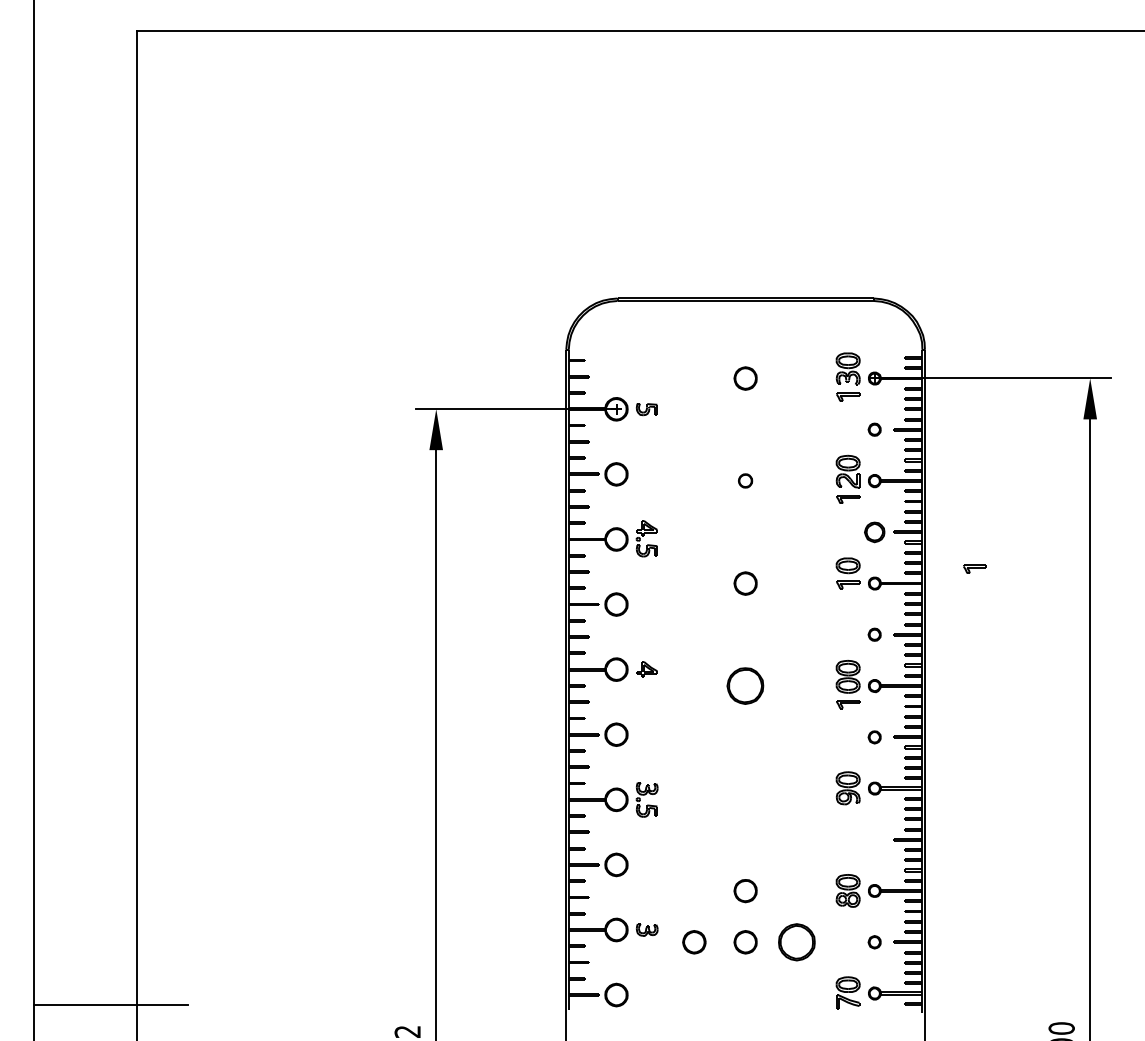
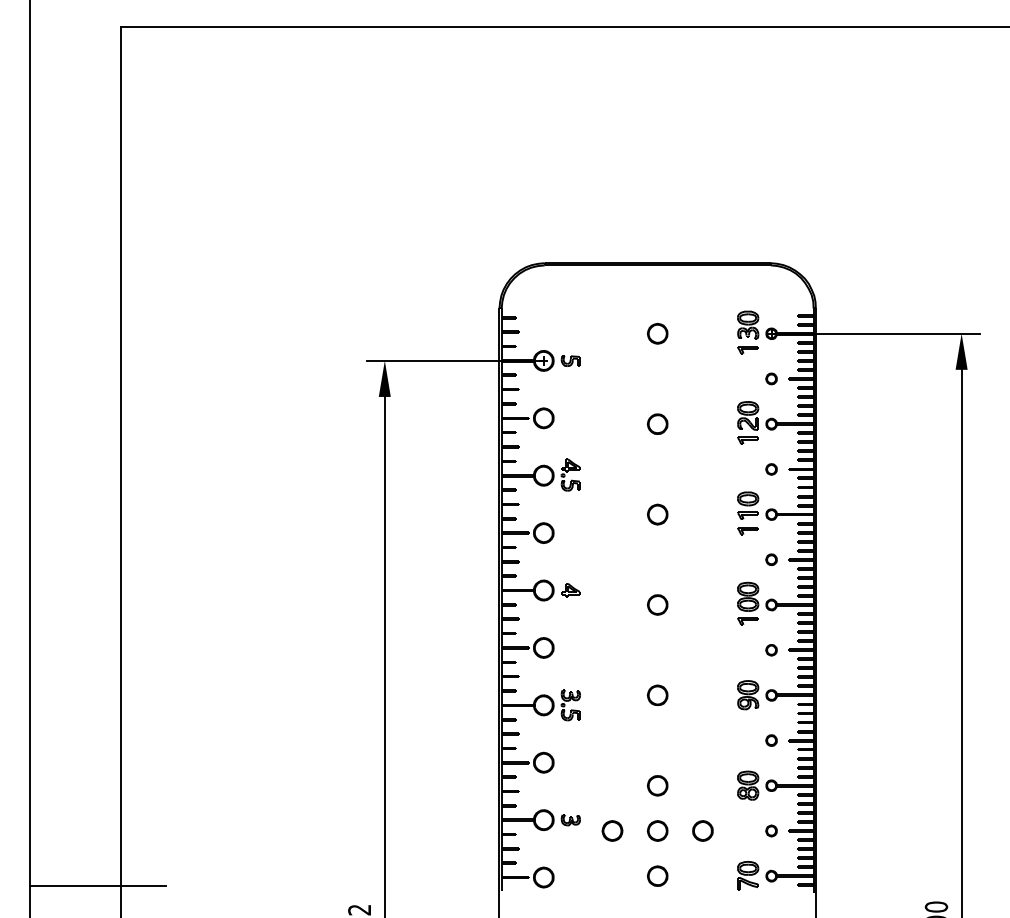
part: (745, 480) -> (657, 423), size x1.67
part: (874, 532) -> (771, 469), size x0.62
part: (974, 569) -> (747, 531), moved
part: (745, 685) -> (657, 604), size x0.62
part: (745, 788) -> (657, 695), added
part: (874, 839) -> (771, 740), added
part: (796, 941) -> (702, 830), size x0.62
part: (745, 992) -> (657, 875), added

